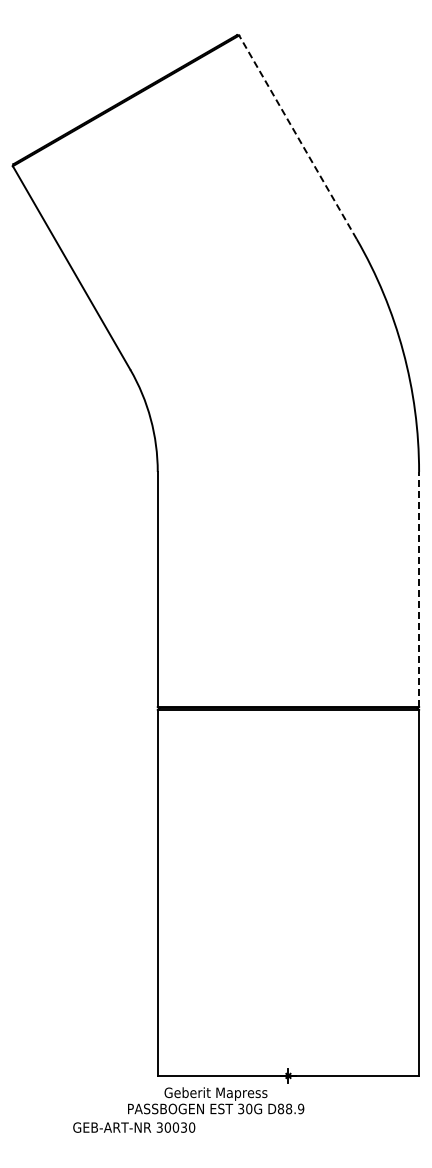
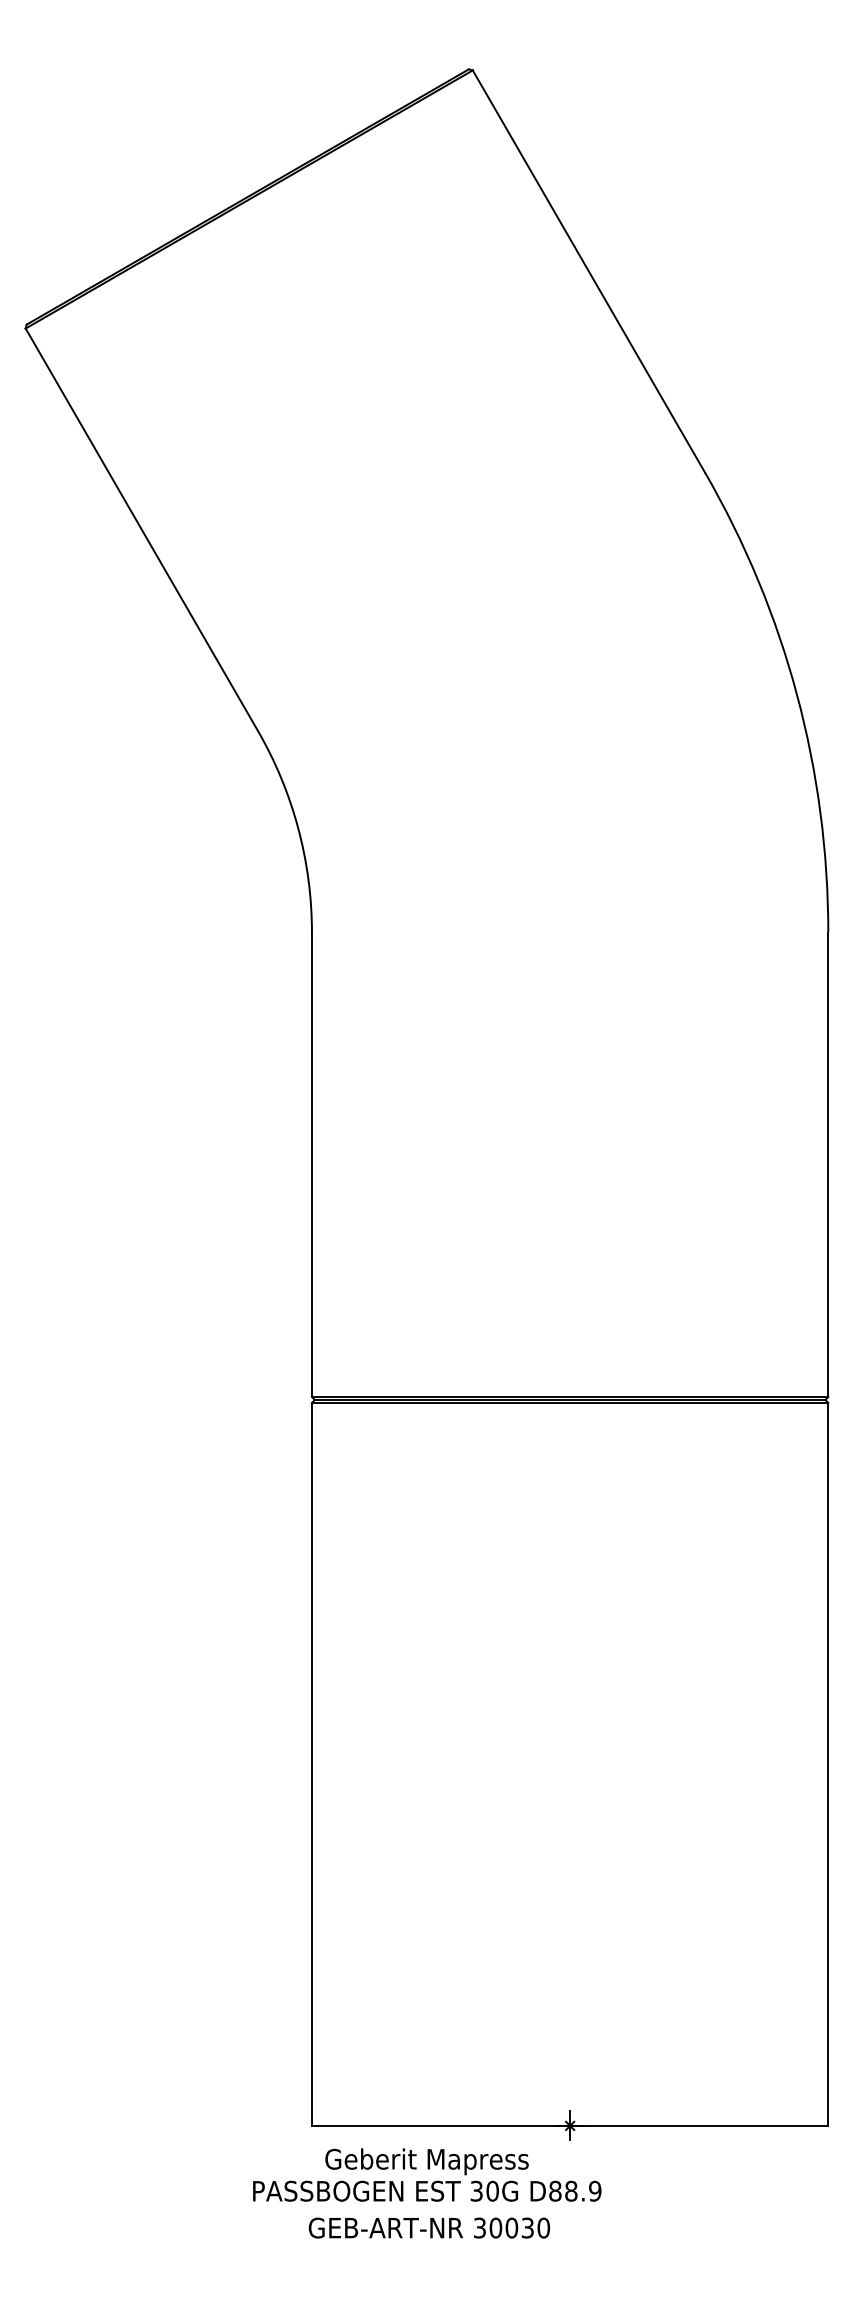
line: (297, 137) -> (588, 271), dashed -> solid
line: (419, 589) -> (829, 1164), dashed -> solid
text: (134, 1127) -> (429, 2227), moved

